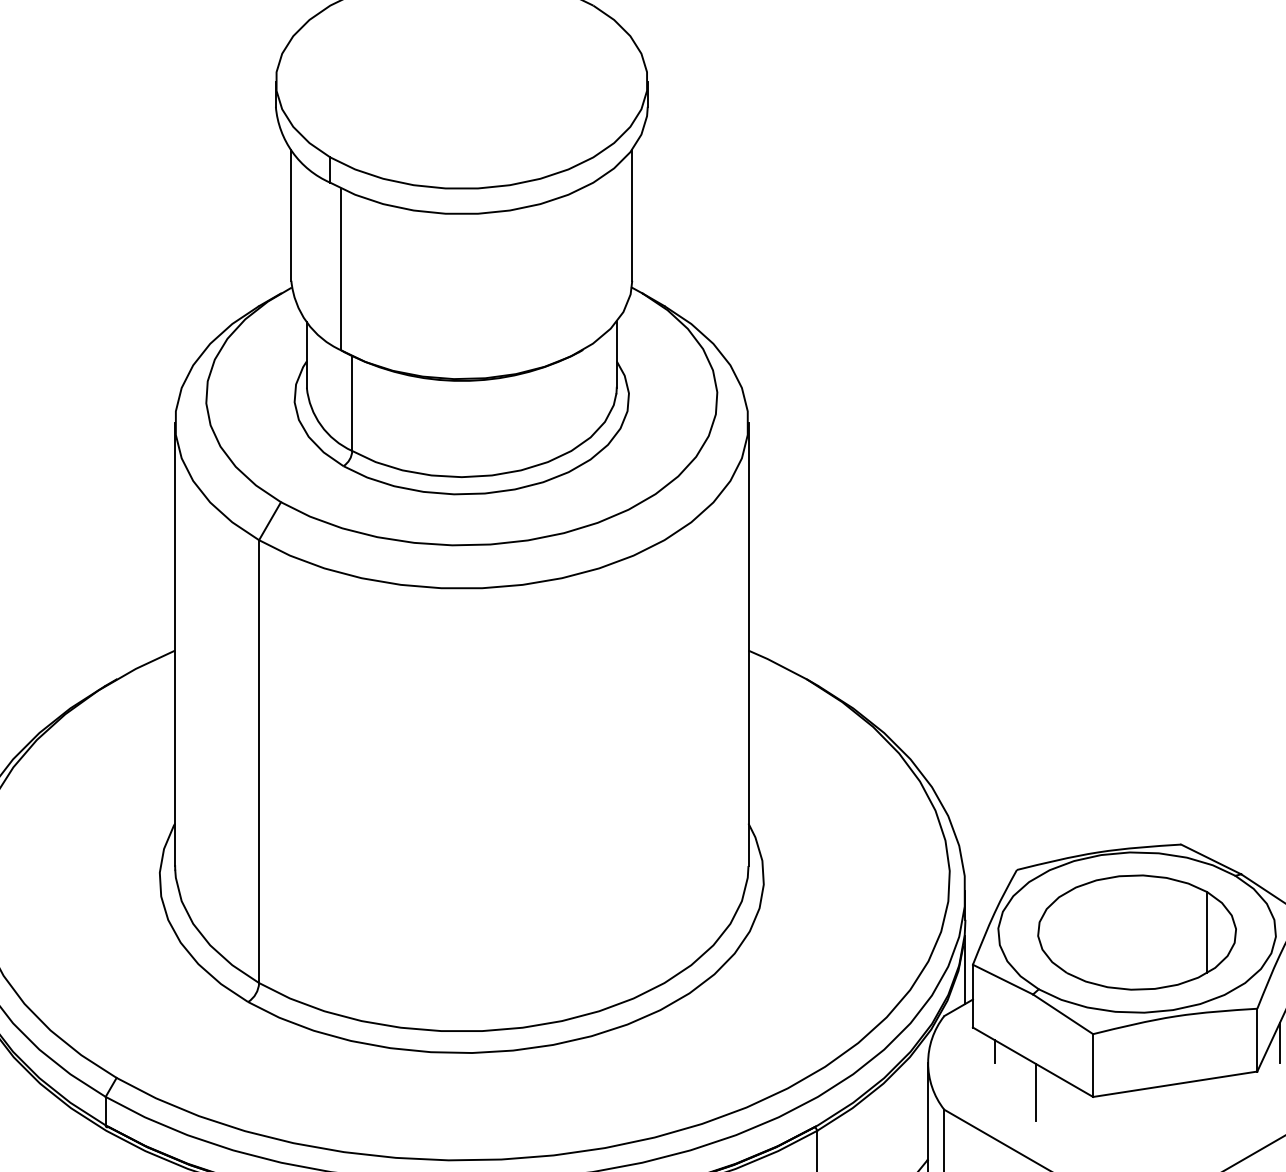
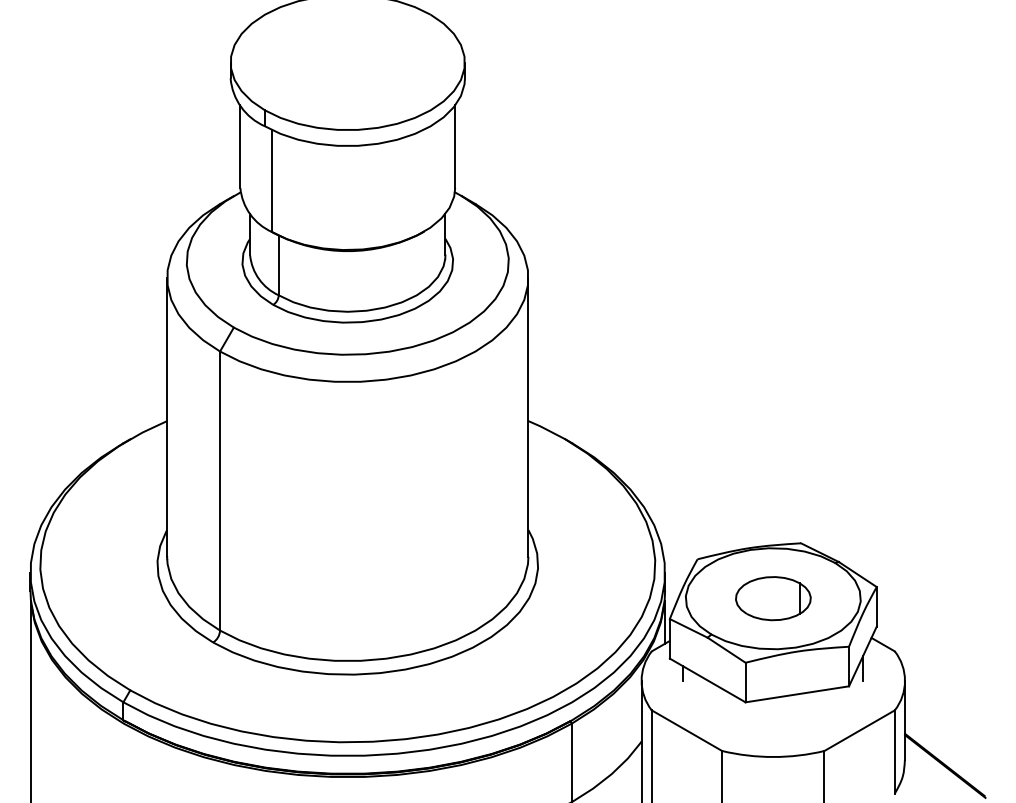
part: (1137, 932) -> (773, 598), size x0.6
line: (1035, 1092) -> (709, 699), removed

